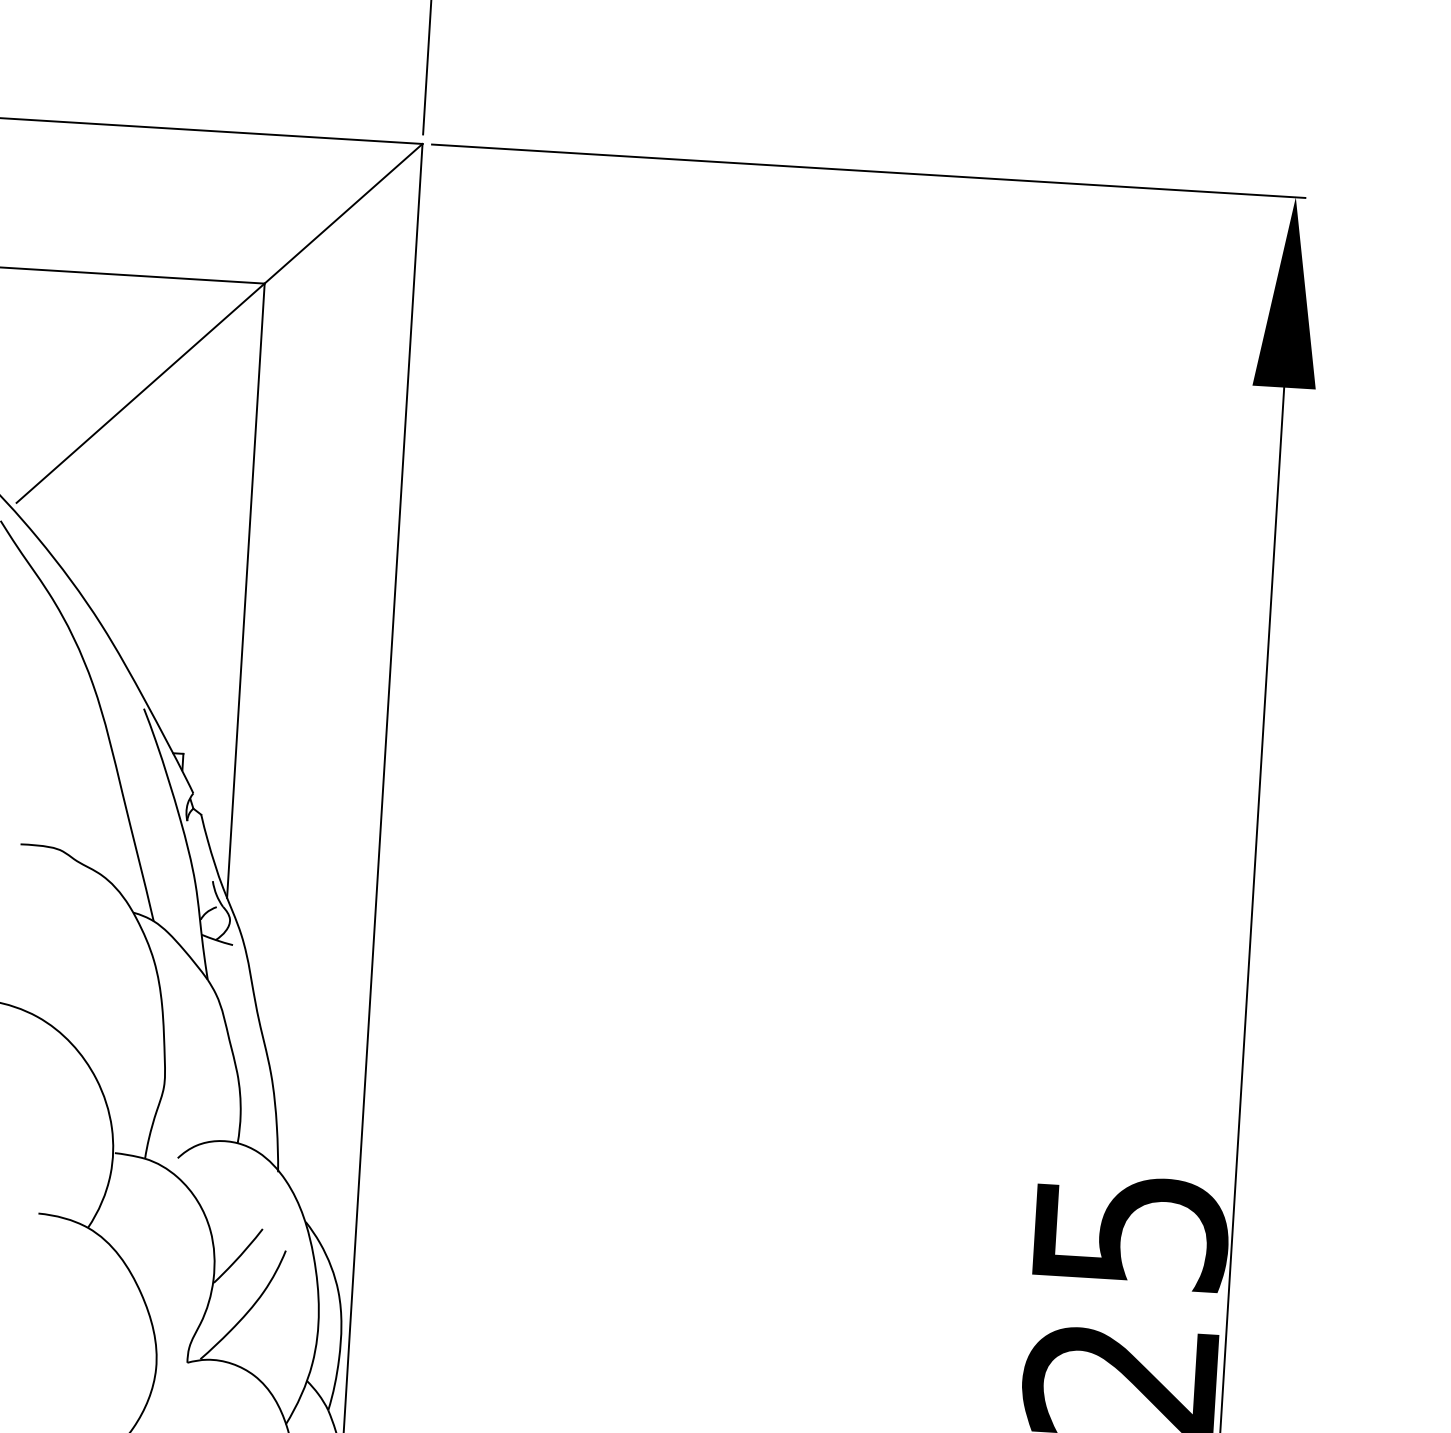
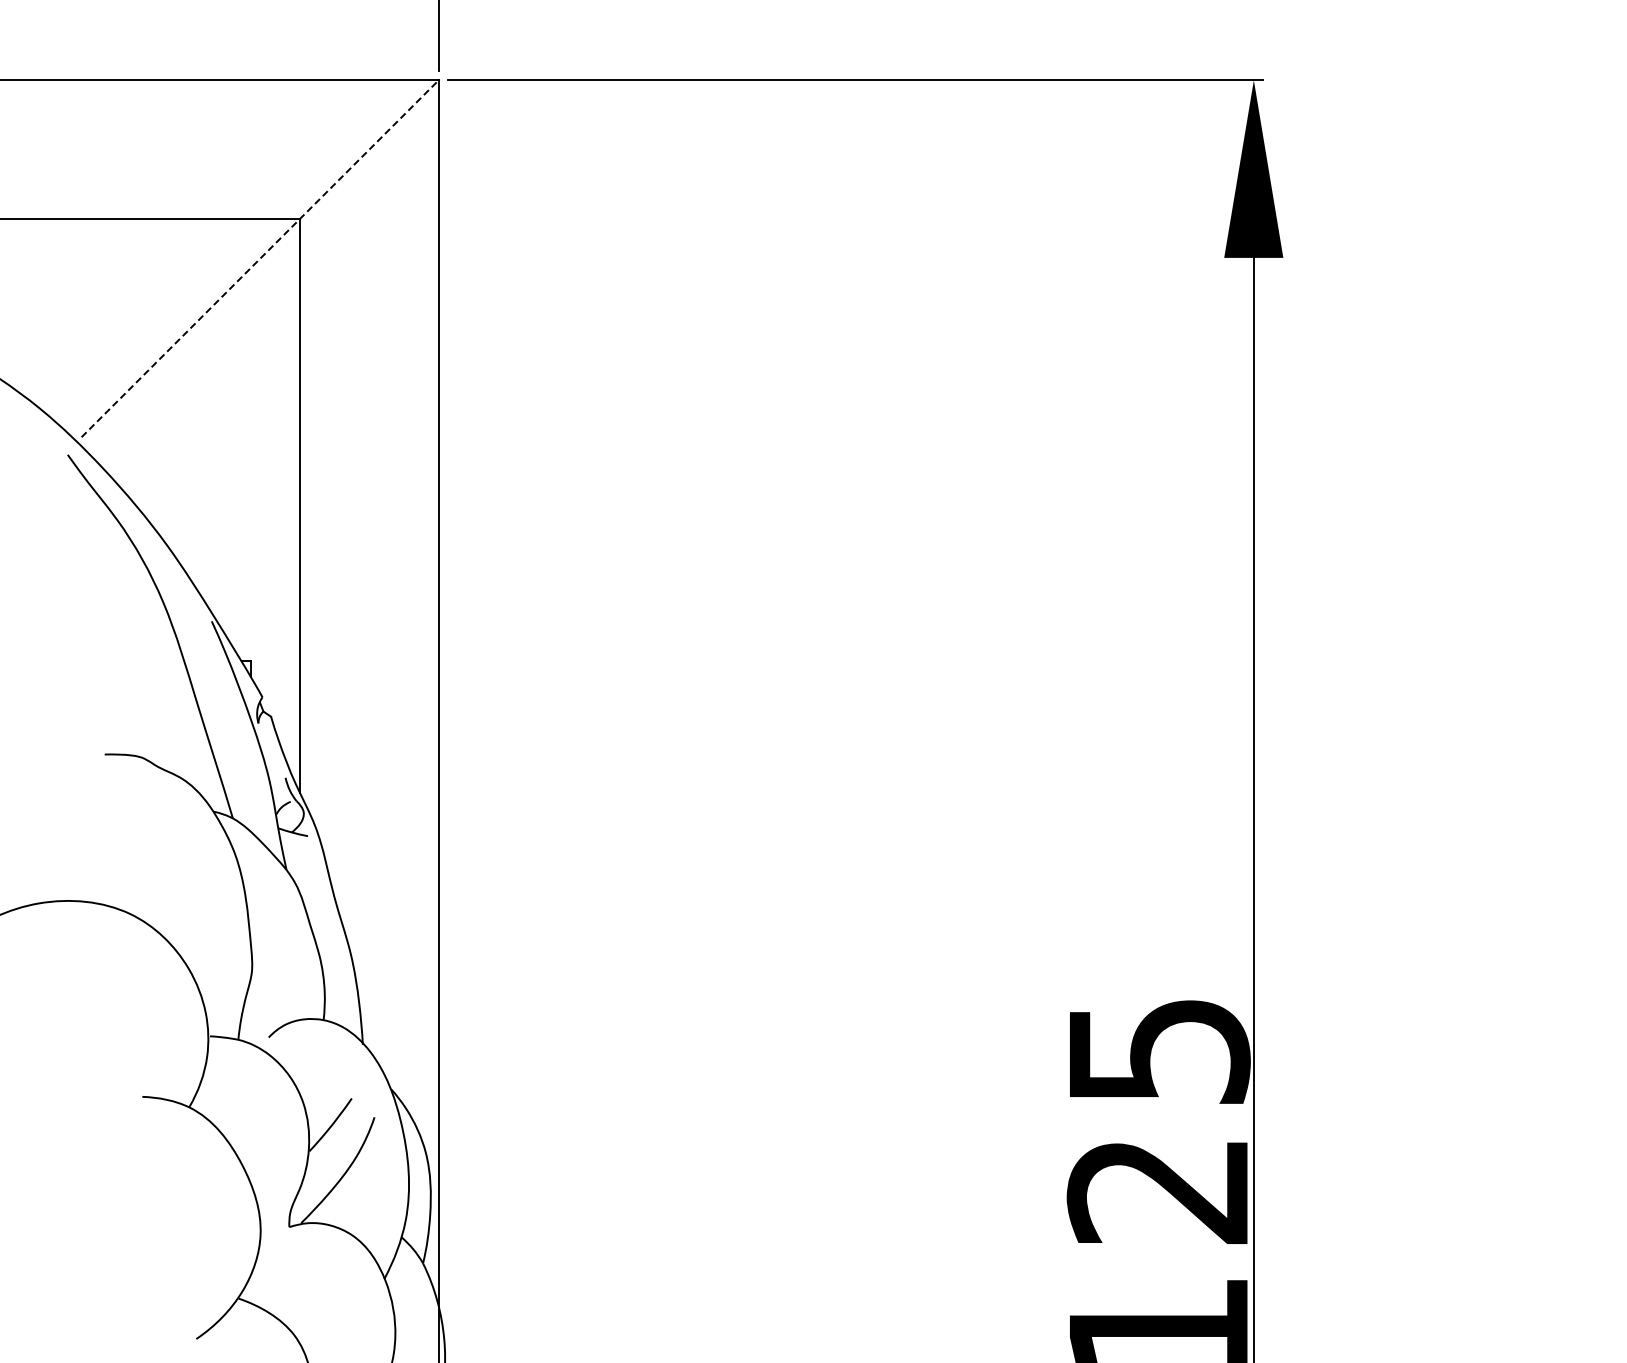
line: (219, 323) -> (260, 258), solid -> dashed

